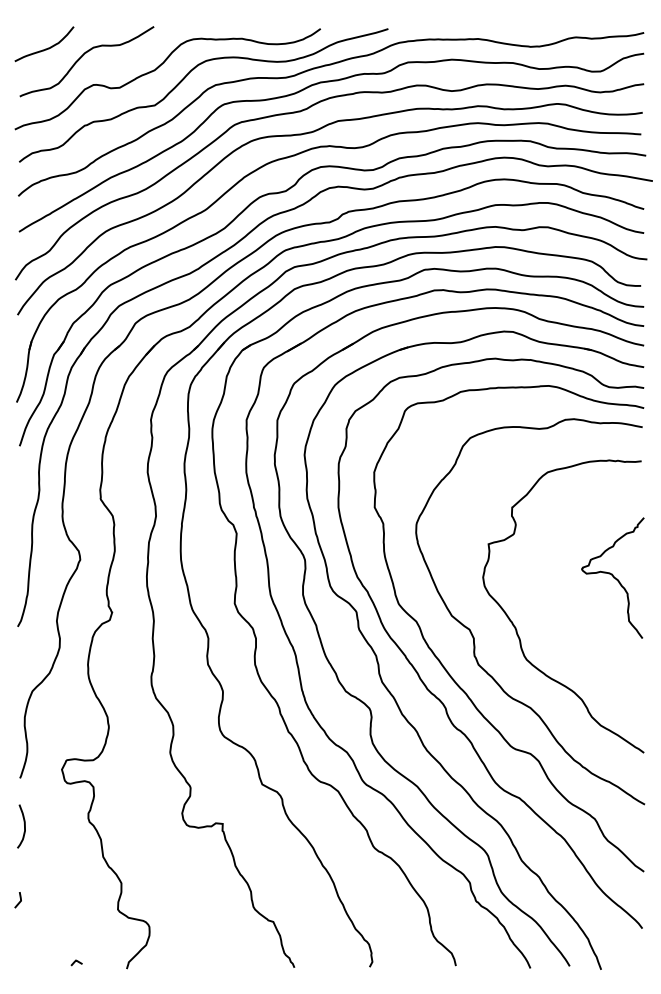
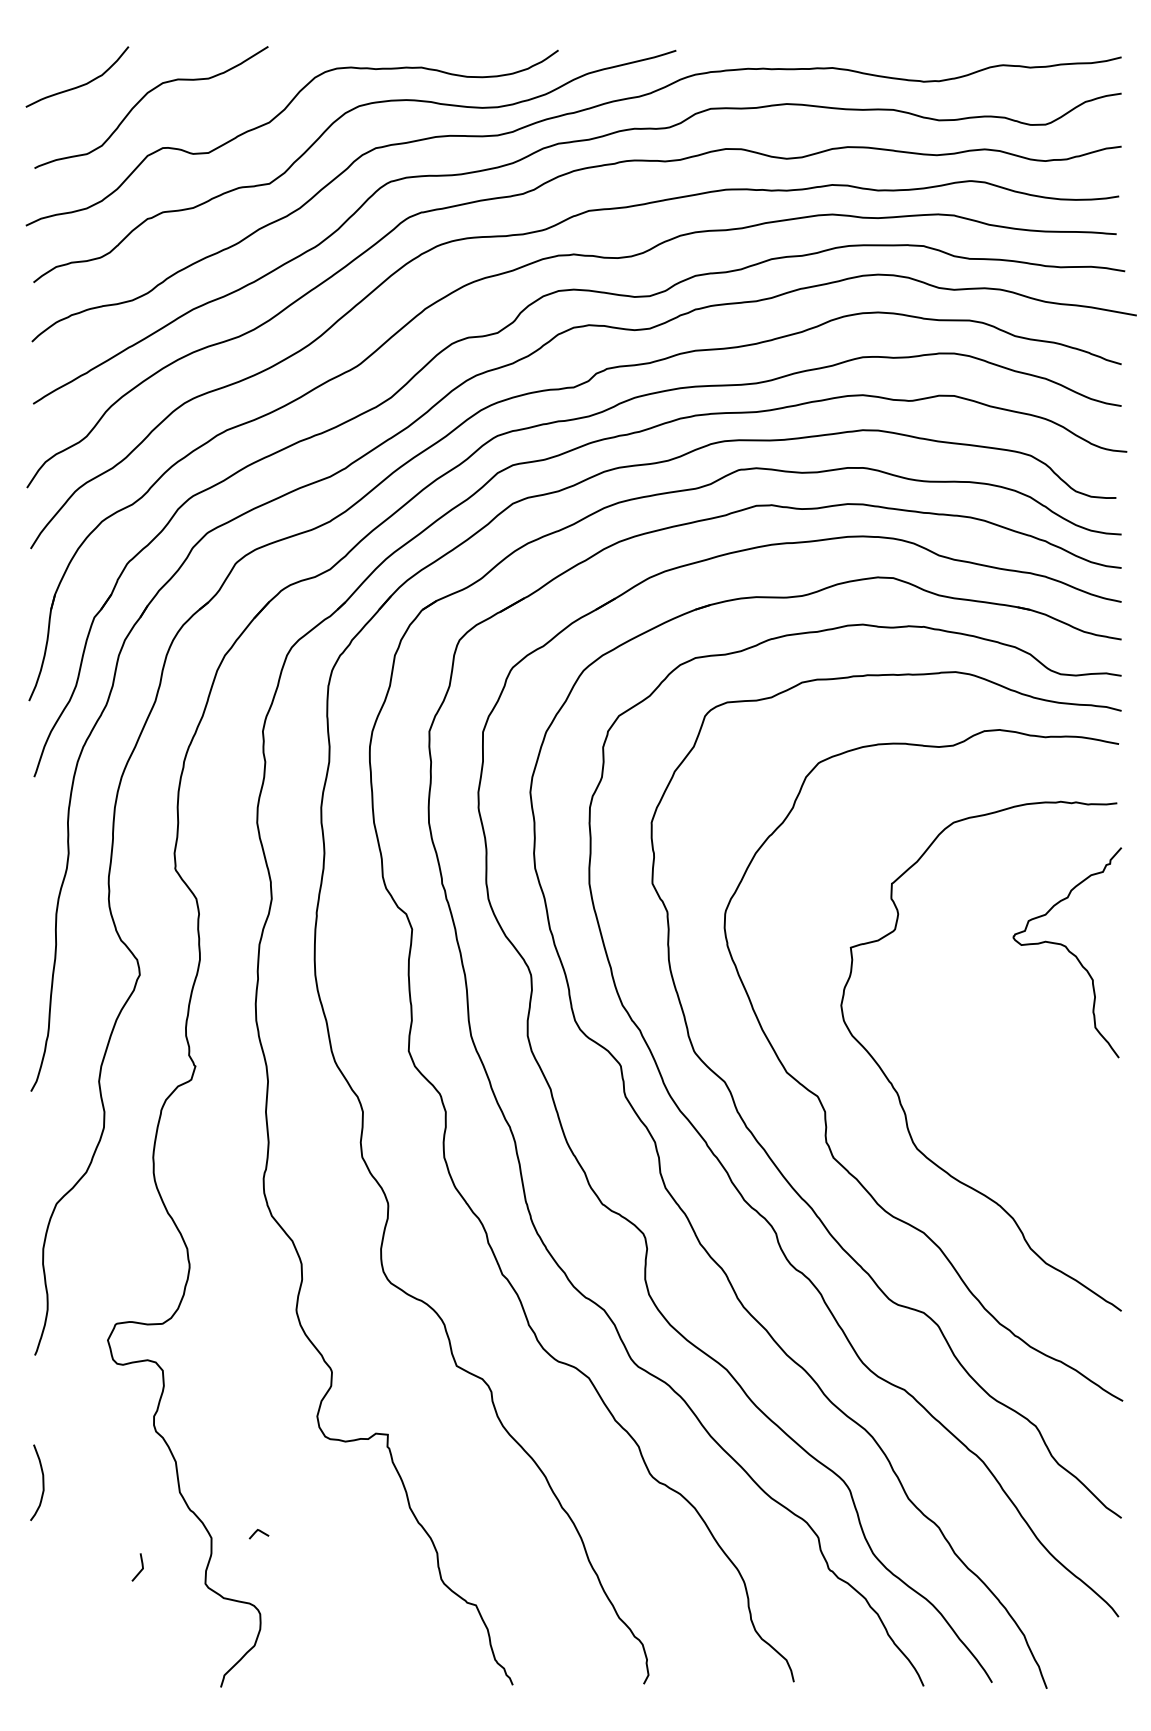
curve: (612, 576) -> (1066, 949), moved
curve: (24, 826) -> (42, 1482), moved
line: (19, 901) -> (140, 1569), moved
curve: (76, 961) -> (258, 1531), moved

